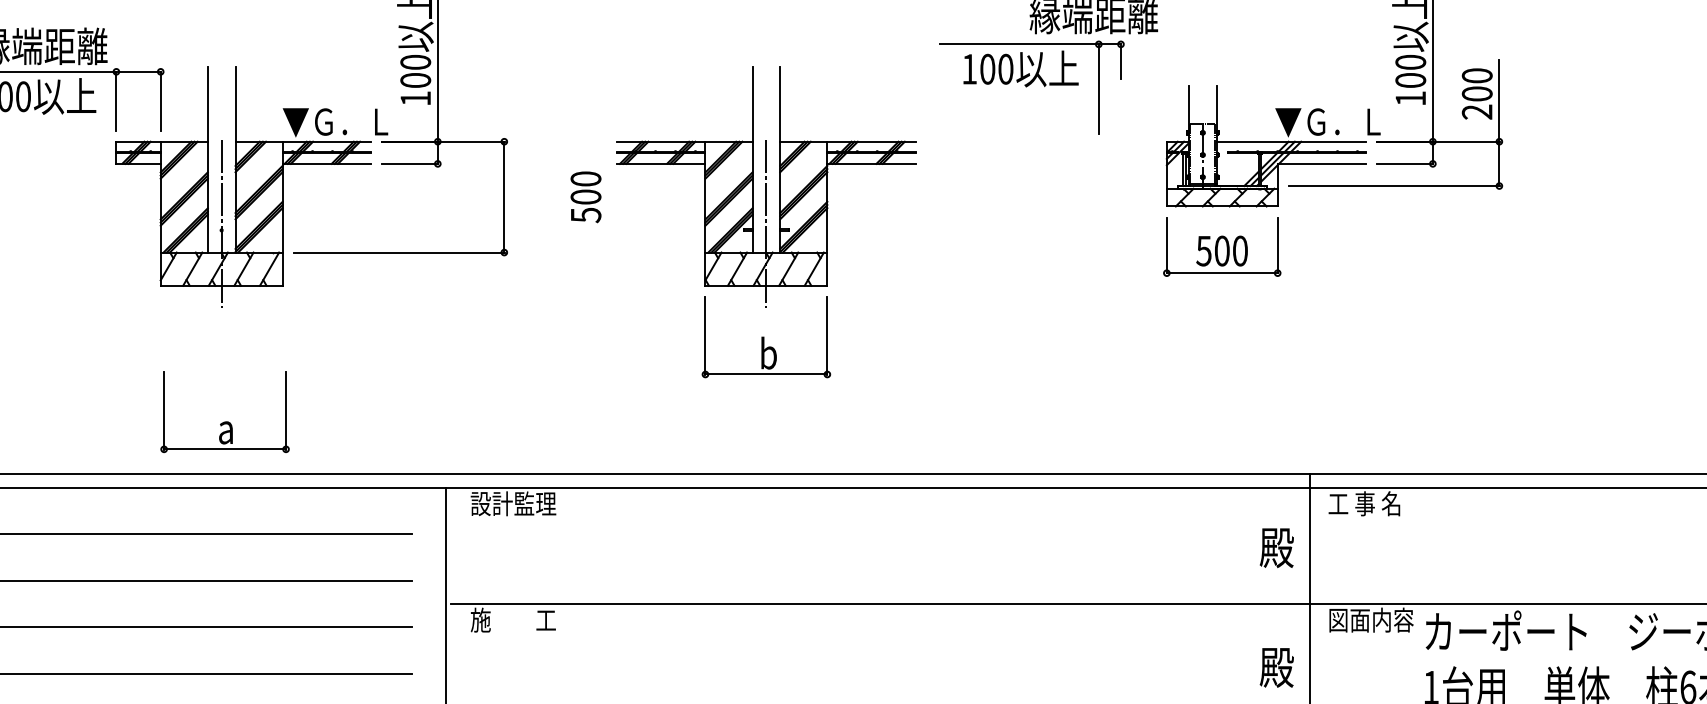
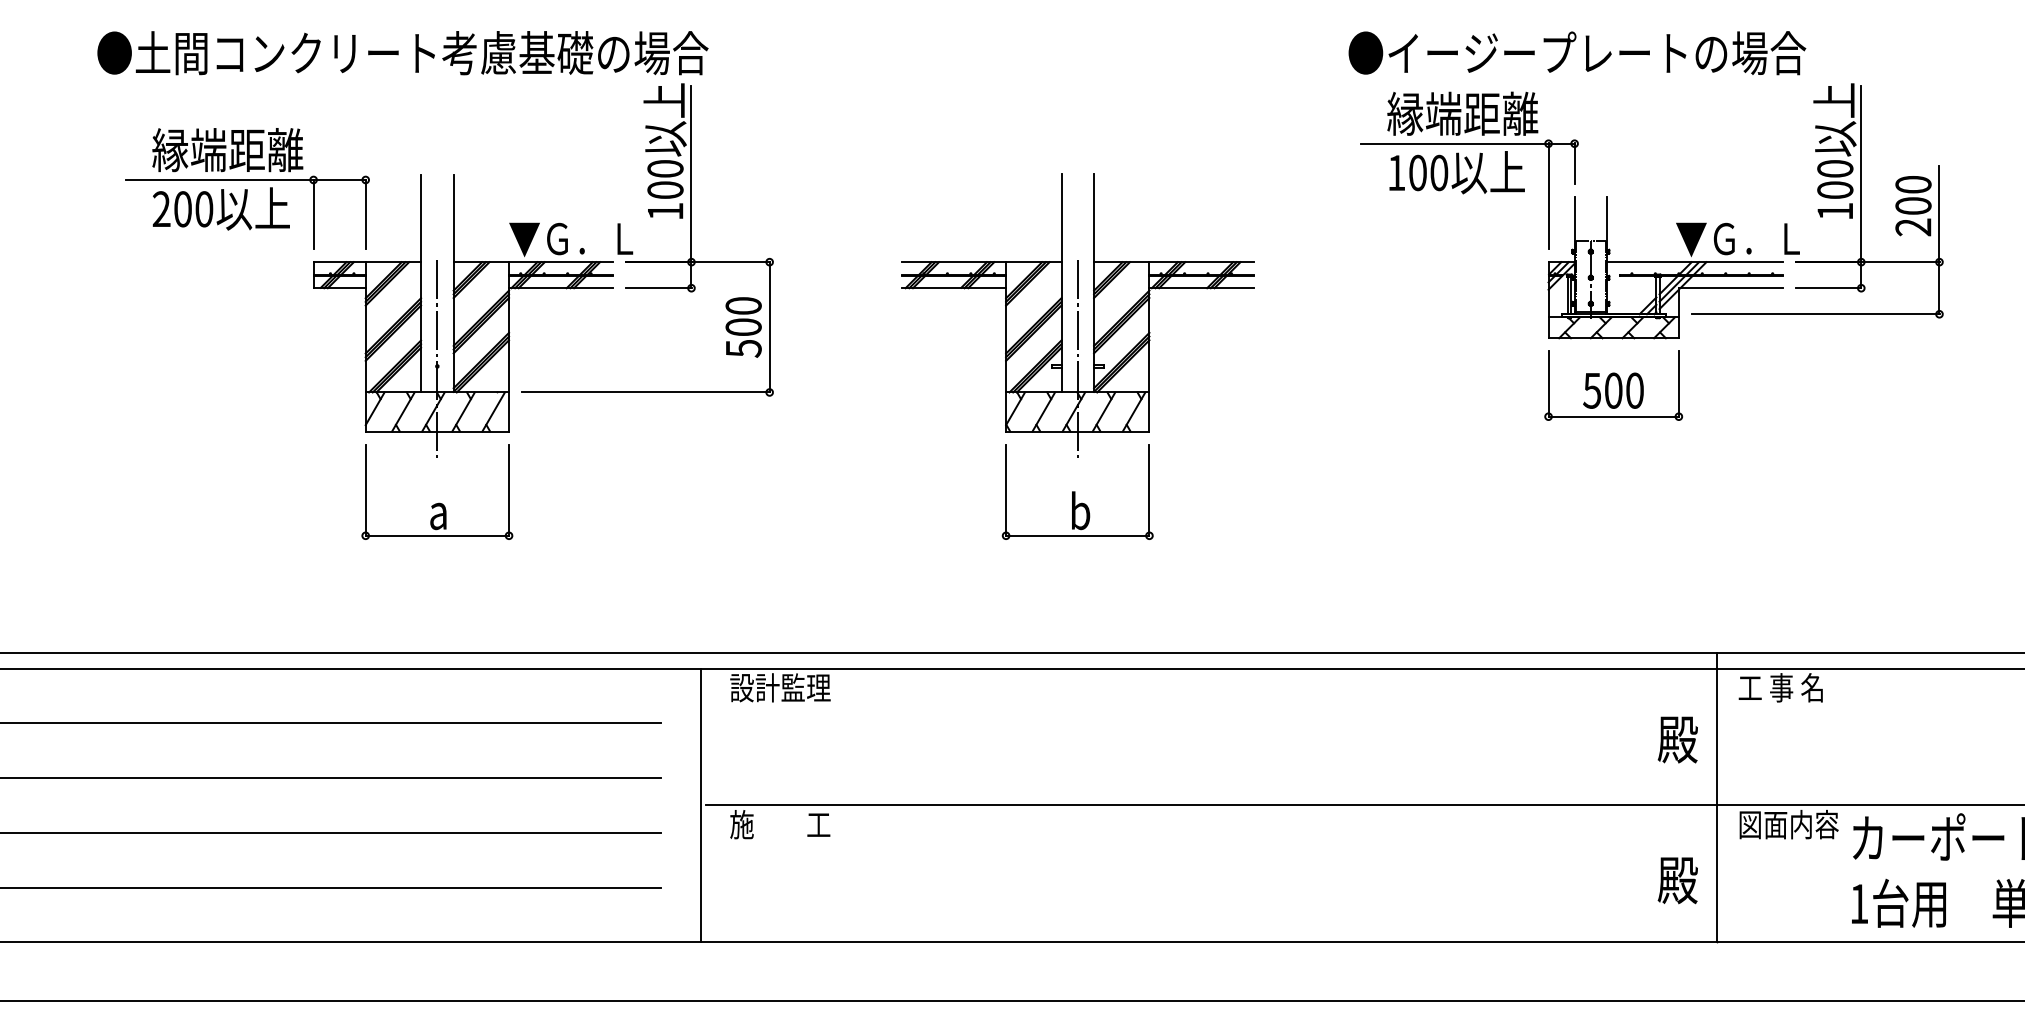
part: (1031, 87) -> (1469, 194), moved
text: (585, 197) -> (743, 327), moved
part: (226, 421) -> (438, 502), moved

